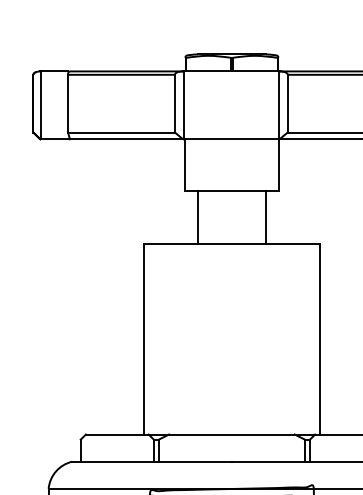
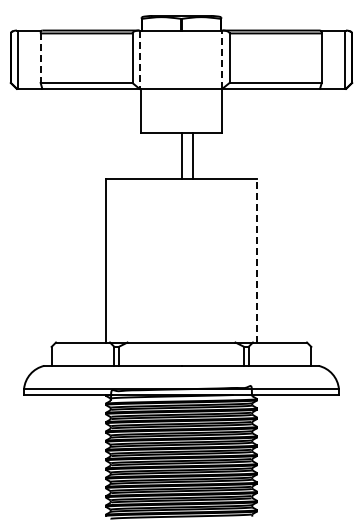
line: (67, 103) -> (40, 58), solid -> dashed
line: (278, 105) -> (221, 59), solid -> dashed
line: (184, 106) -> (140, 60), solid -> dashed
line: (198, 218) -> (182, 156), moved
line: (265, 218) -> (192, 156), moved
line: (320, 339) -> (257, 260), solid -> dashed

